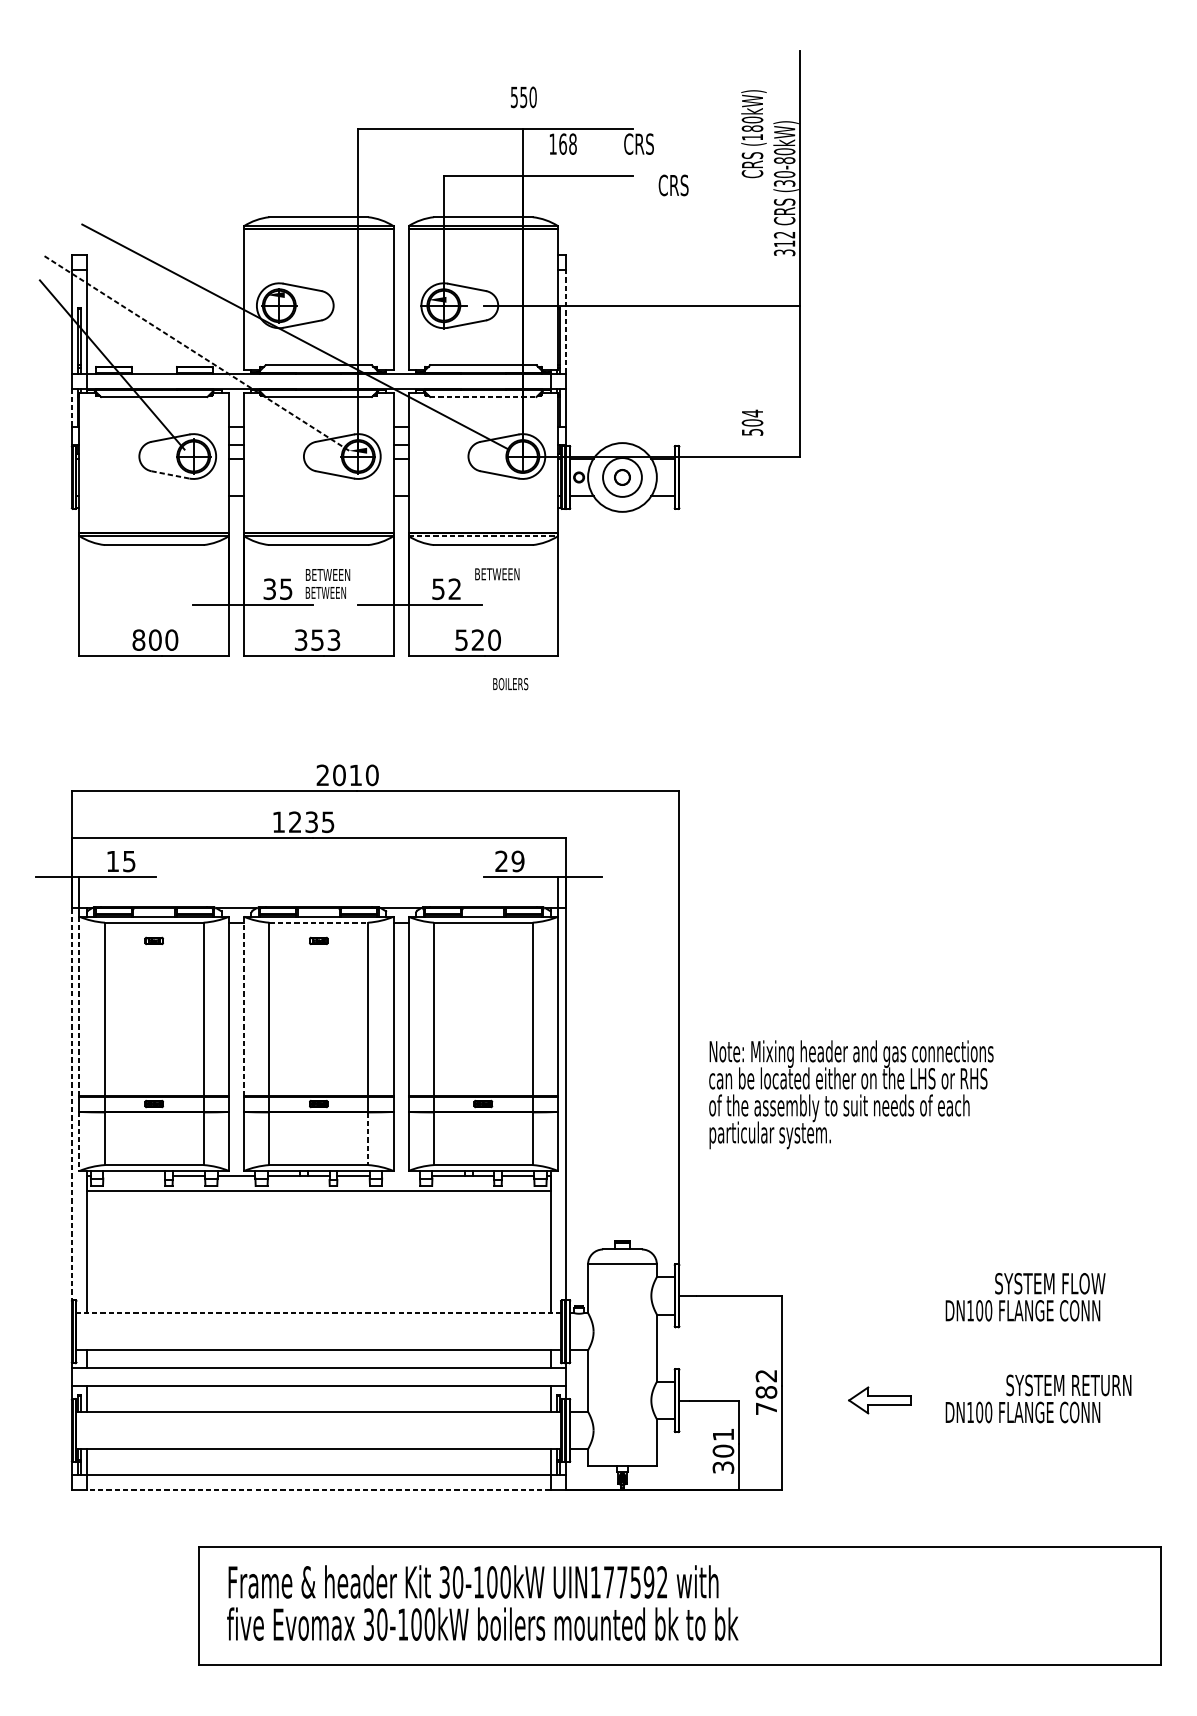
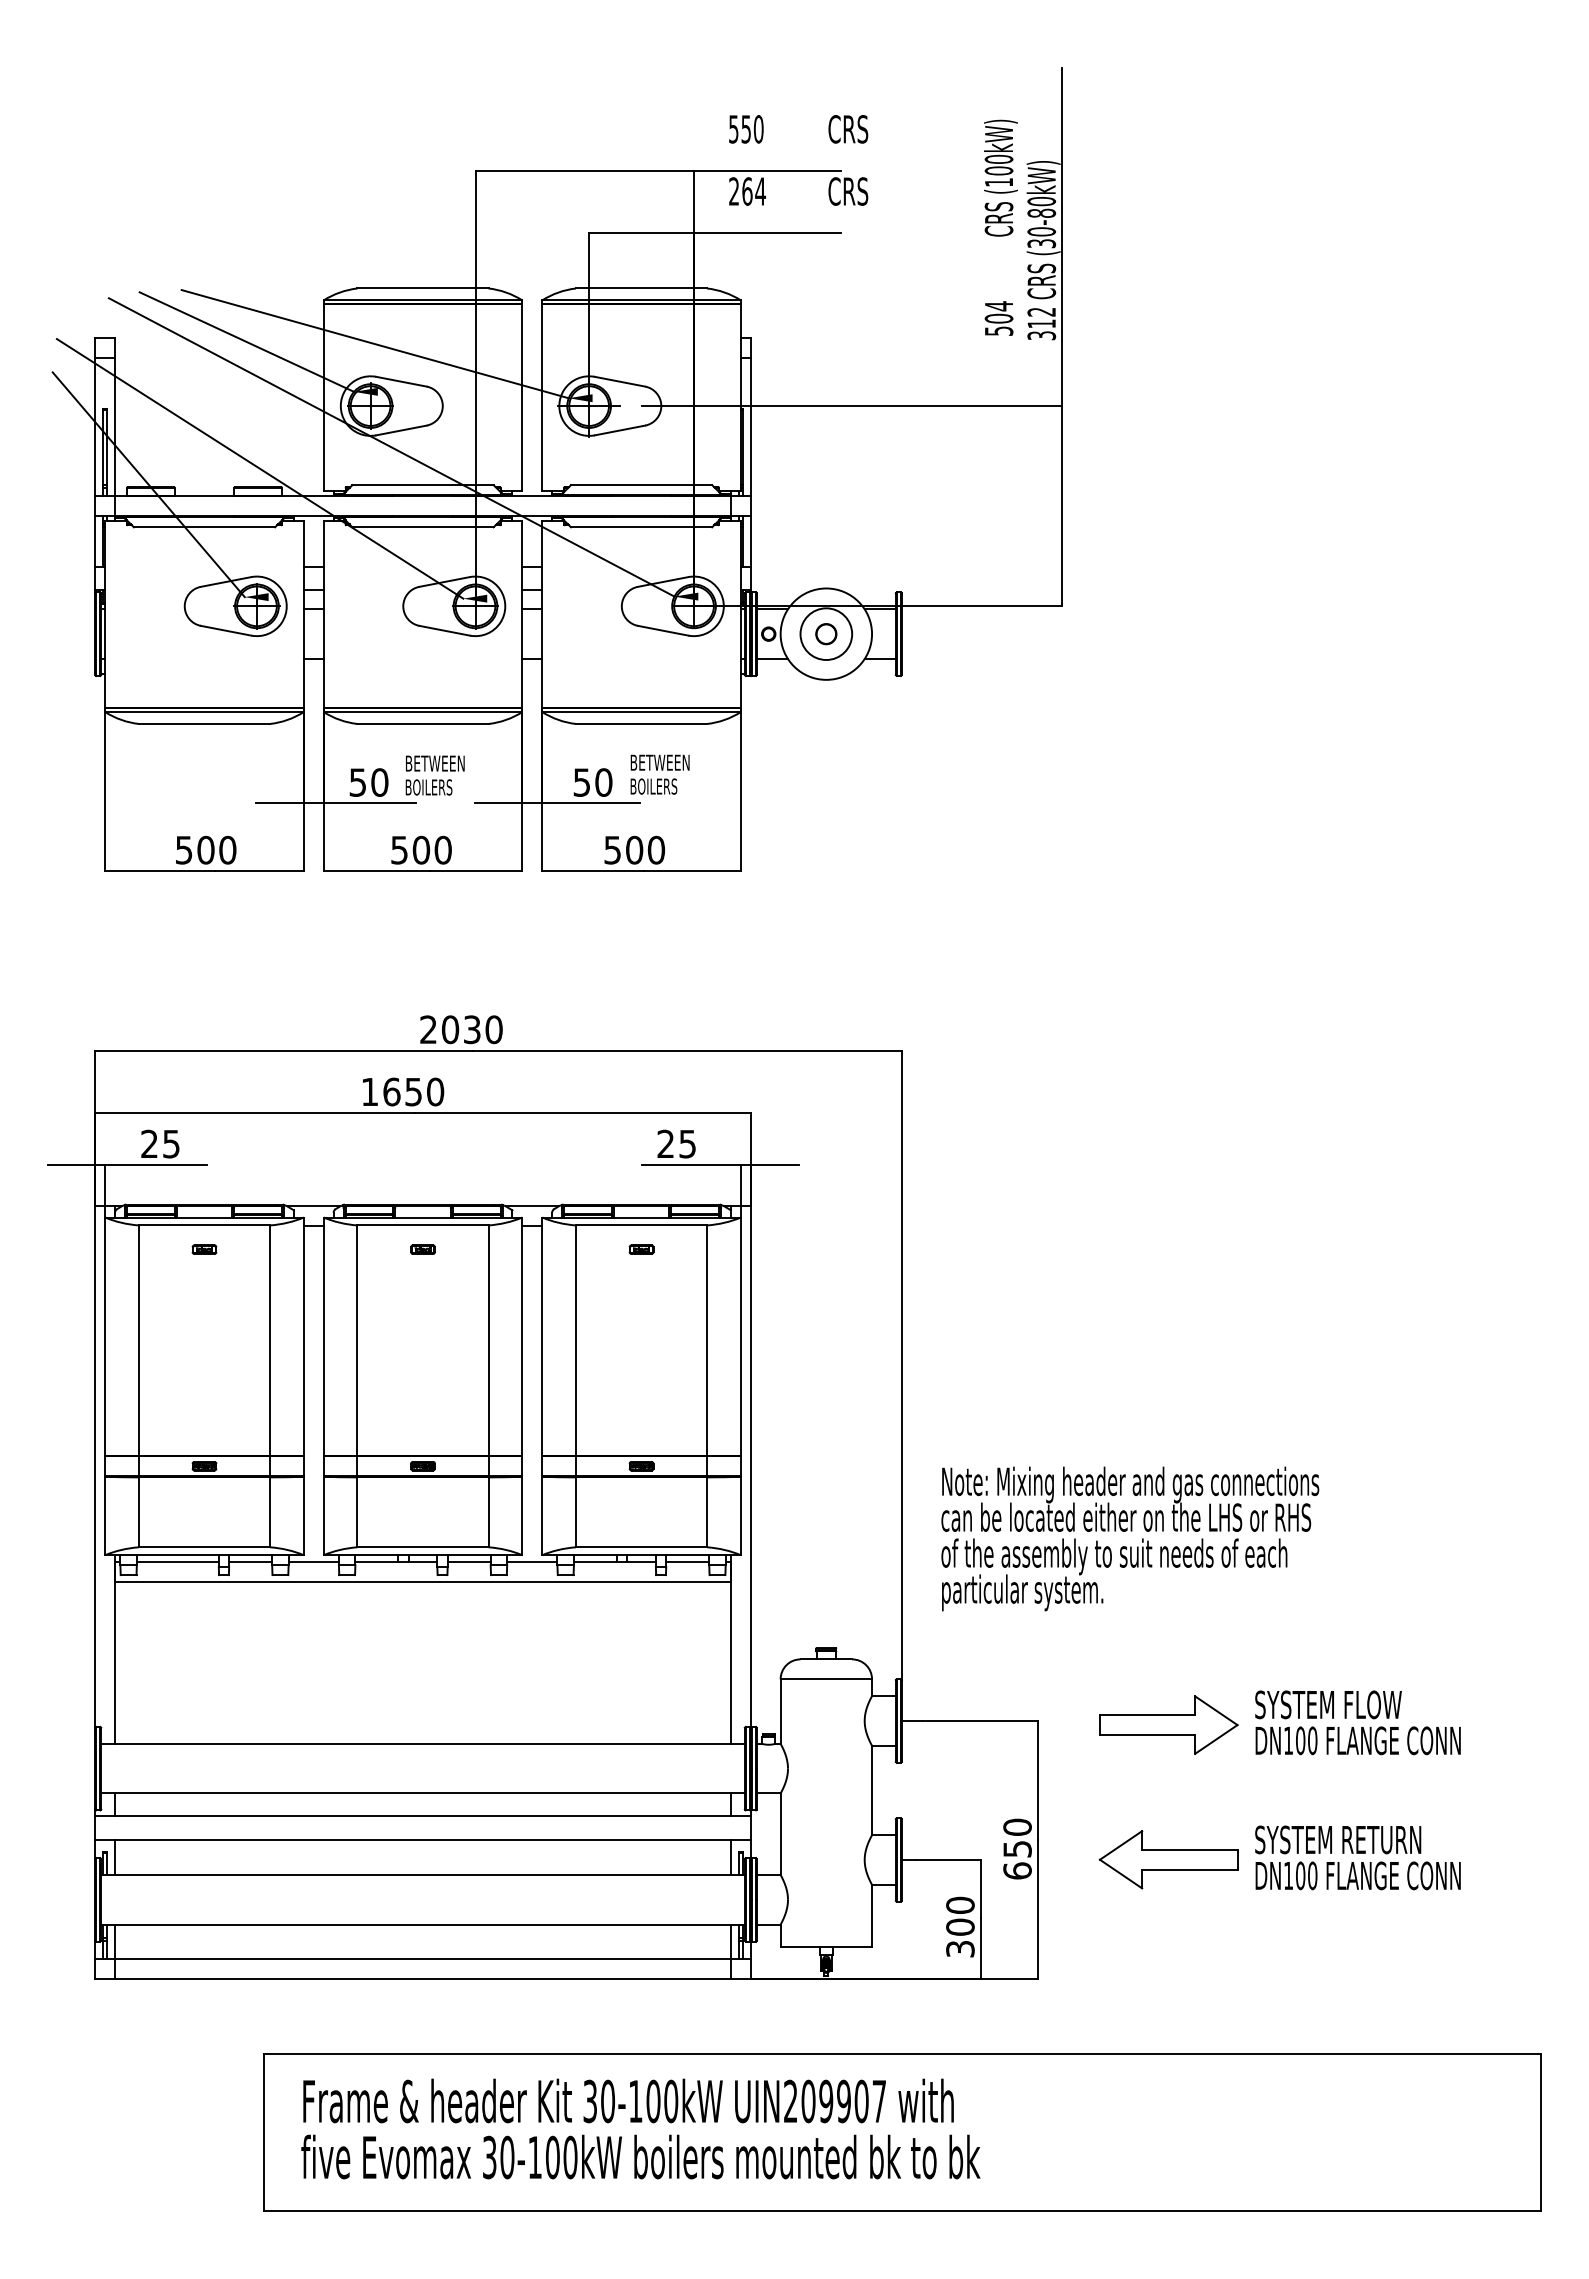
text: (523, 97) -> (746, 129), moved
text: (752, 128) -> (998, 170), (180kW) -> (100kW)
text: (563, 144) -> (747, 191), 168 -> 264
text: (673, 185) -> (848, 129), moved
line: (185, 257) -> (246, 341), added
line: (282, 259) -> (374, 344), added
line: (565, 321) -> (750, 426), dashed -> solid
line: (195, 352) -> (259, 468), dashed -> solid
line: (483, 397) -> (641, 527), dashed -> solid
line: (72, 406) -> (95, 540), dashed -> solid
text: (752, 422) -> (998, 318), moved
fill: (193, 449) -> (256, 597), added
fill: (517, 449) -> (686, 596), added
line: (170, 474) -> (226, 630), dashed -> solid
line: (484, 536) -> (642, 712), dashed -> solid
text: (278, 589) -> (369, 782), 35 -> 50
text: (454, 589) -> (603, 782), 52 -> 50
text: (328, 592) -> (436, 787), BETWEEN -> BOILERS
text: (138, 639) -> (183, 849), 800 -> 500
text: (317, 639) -> (421, 849), 353 -> 500
text: (478, 640) -> (634, 850), 520 -> 500
text: (510, 684) -> (653, 786), moved
text: (356, 775) -> (472, 1029), 2010 -> 2030
text: (311, 821) -> (413, 1091), 1235 -> 1650
text: (112, 861) -> (149, 1143), 15 -> 25
text: (517, 861) -> (687, 1143), 29 -> 25
line: (319, 922) -> (423, 1225), dashed -> solid
part: (483, 940) -> (641, 1249), added
line: (79, 1007) -> (105, 1337), dashed -> solid
line: (243, 1007) -> (323, 1337), dashed -> solid
text: (851, 1094) -> (1130, 1538), moved
line: (72, 1104) -> (95, 1467), dashed -> solid
line: (368, 1138) -> (488, 1512), dashed -> solid
line: (79, 1141) -> (105, 1516), dashed -> solid
line: (133, 1176) -> (177, 1562), added
line: (401, 1176) -> (532, 1562), added
text: (1050, 1283) -> (1328, 1704), moved
part: (880, 1298) -> (1168, 1724), added
line: (319, 1312) -> (423, 1743), dashed -> solid
text: (1069, 1385) -> (1338, 1839), moved
text: (766, 1391) -> (1017, 1848), 782 -> 650
part: (880, 1400) -> (1168, 1859), size x1.67
text: (723, 1434) -> (960, 1904), 301 -> 300
line: (319, 1490) -> (423, 1979), dashed -> solid
text: (628, 1582) -> (834, 2101), UIN177592 -> UIN209907

